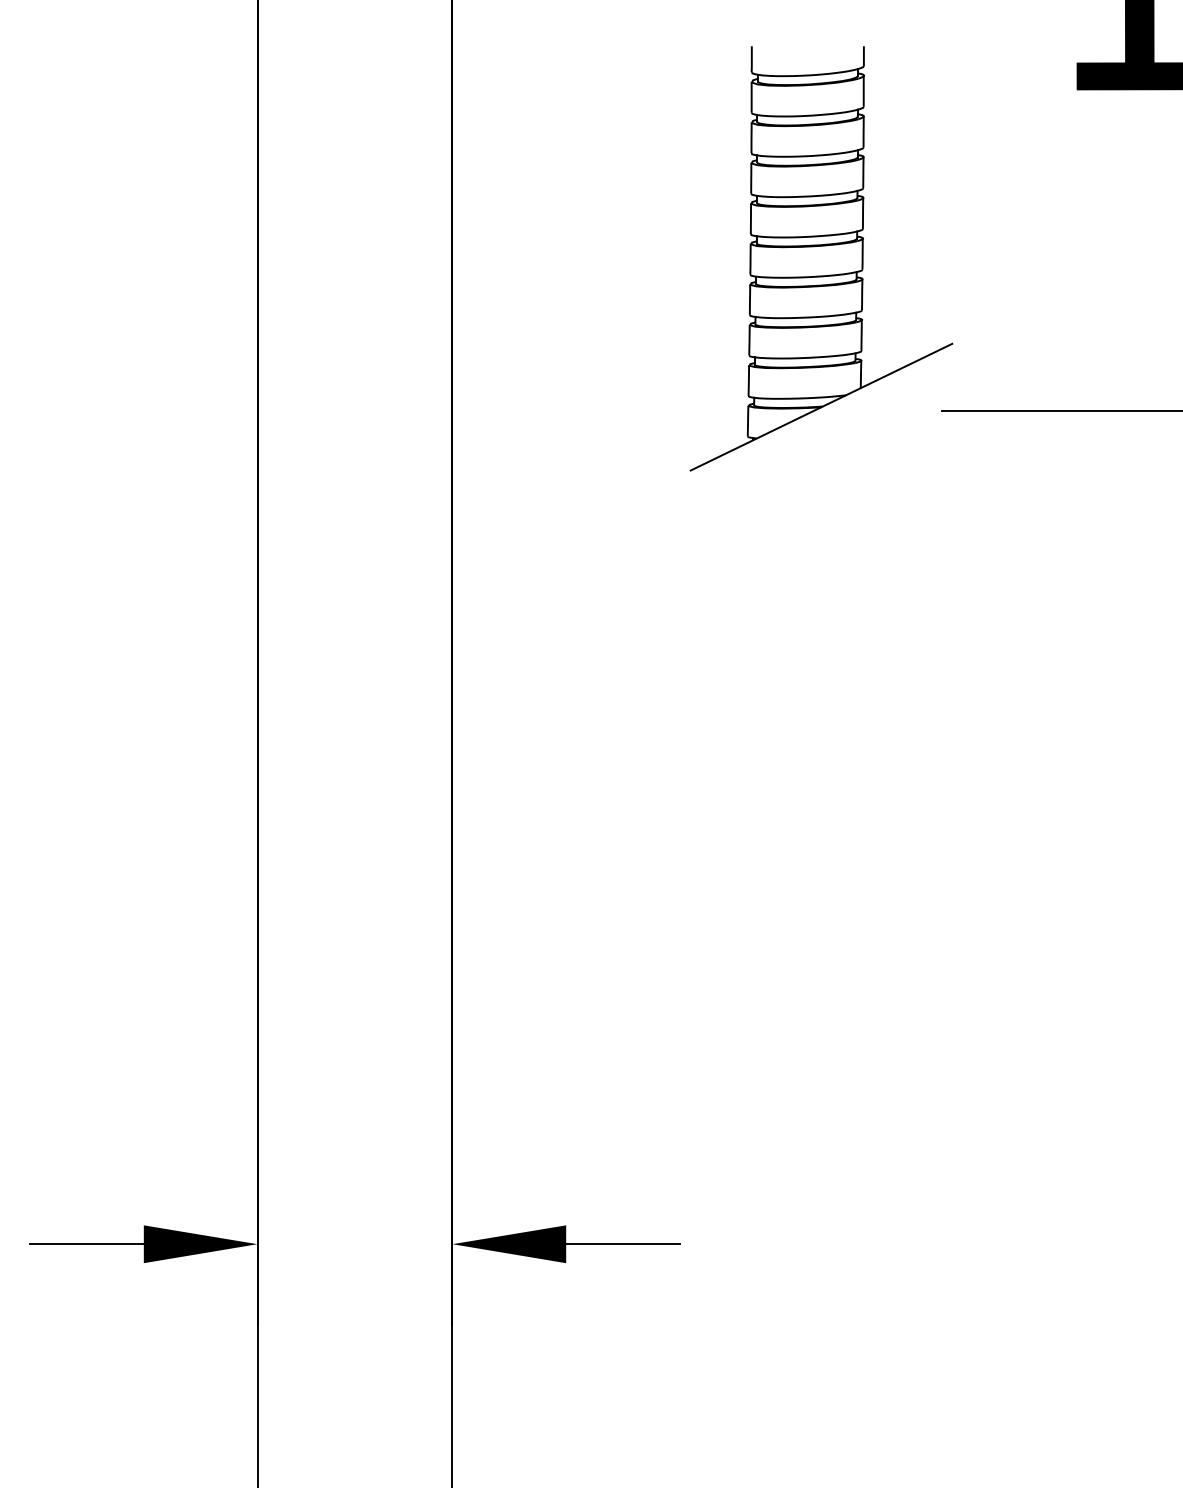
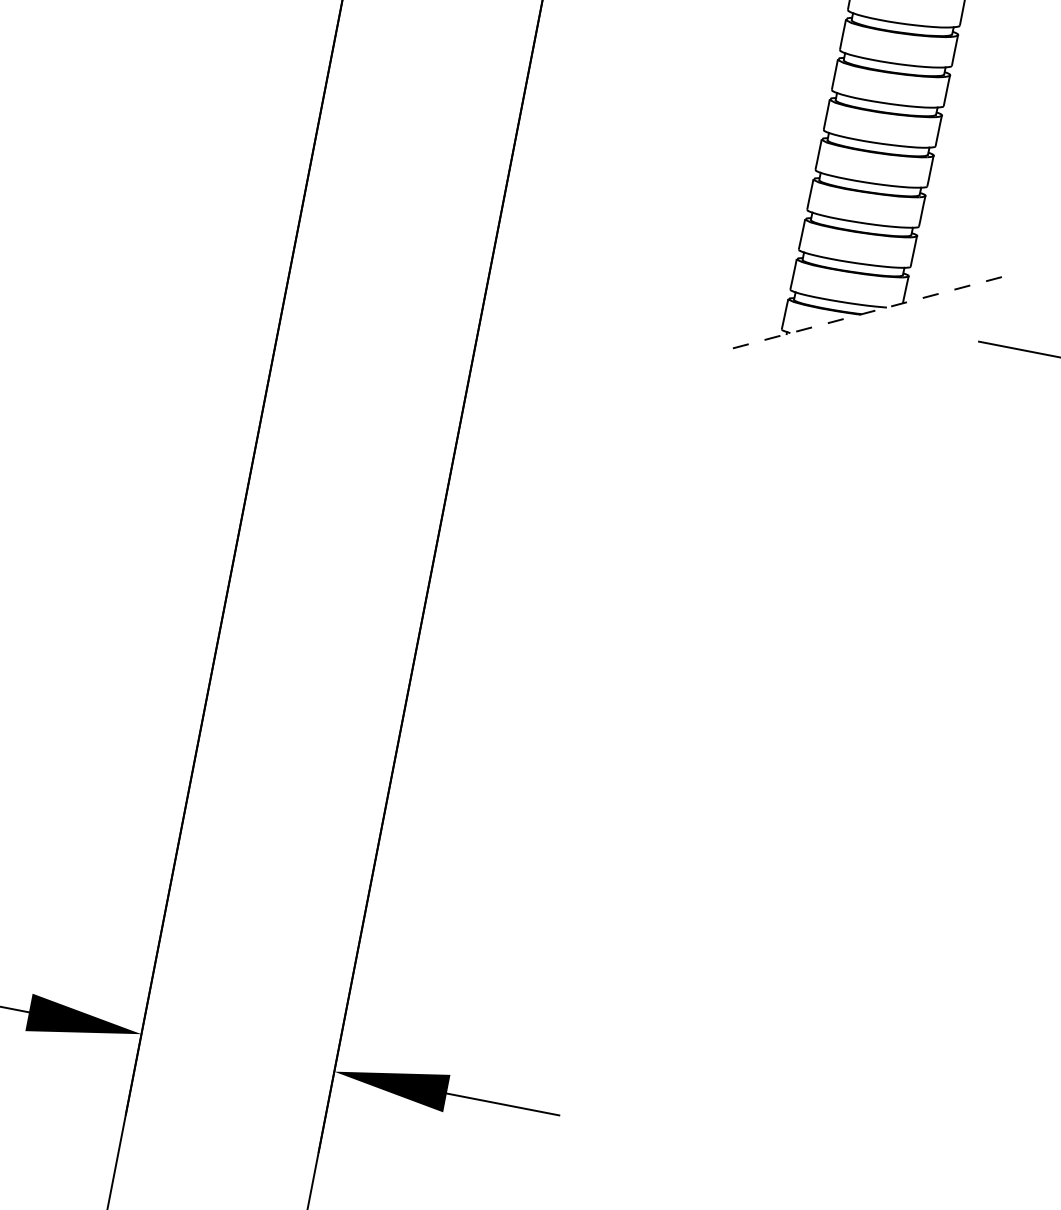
line: (821, 407) -> (860, 314), solid -> dashed

